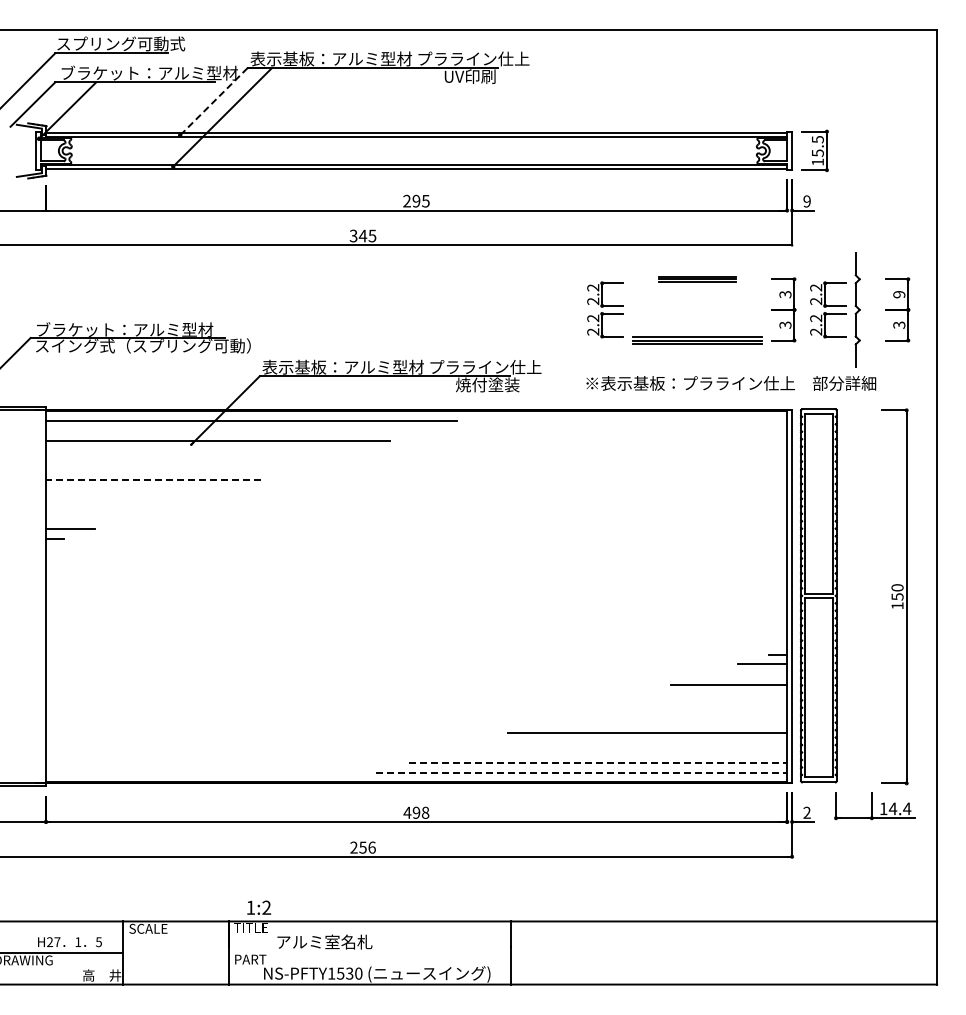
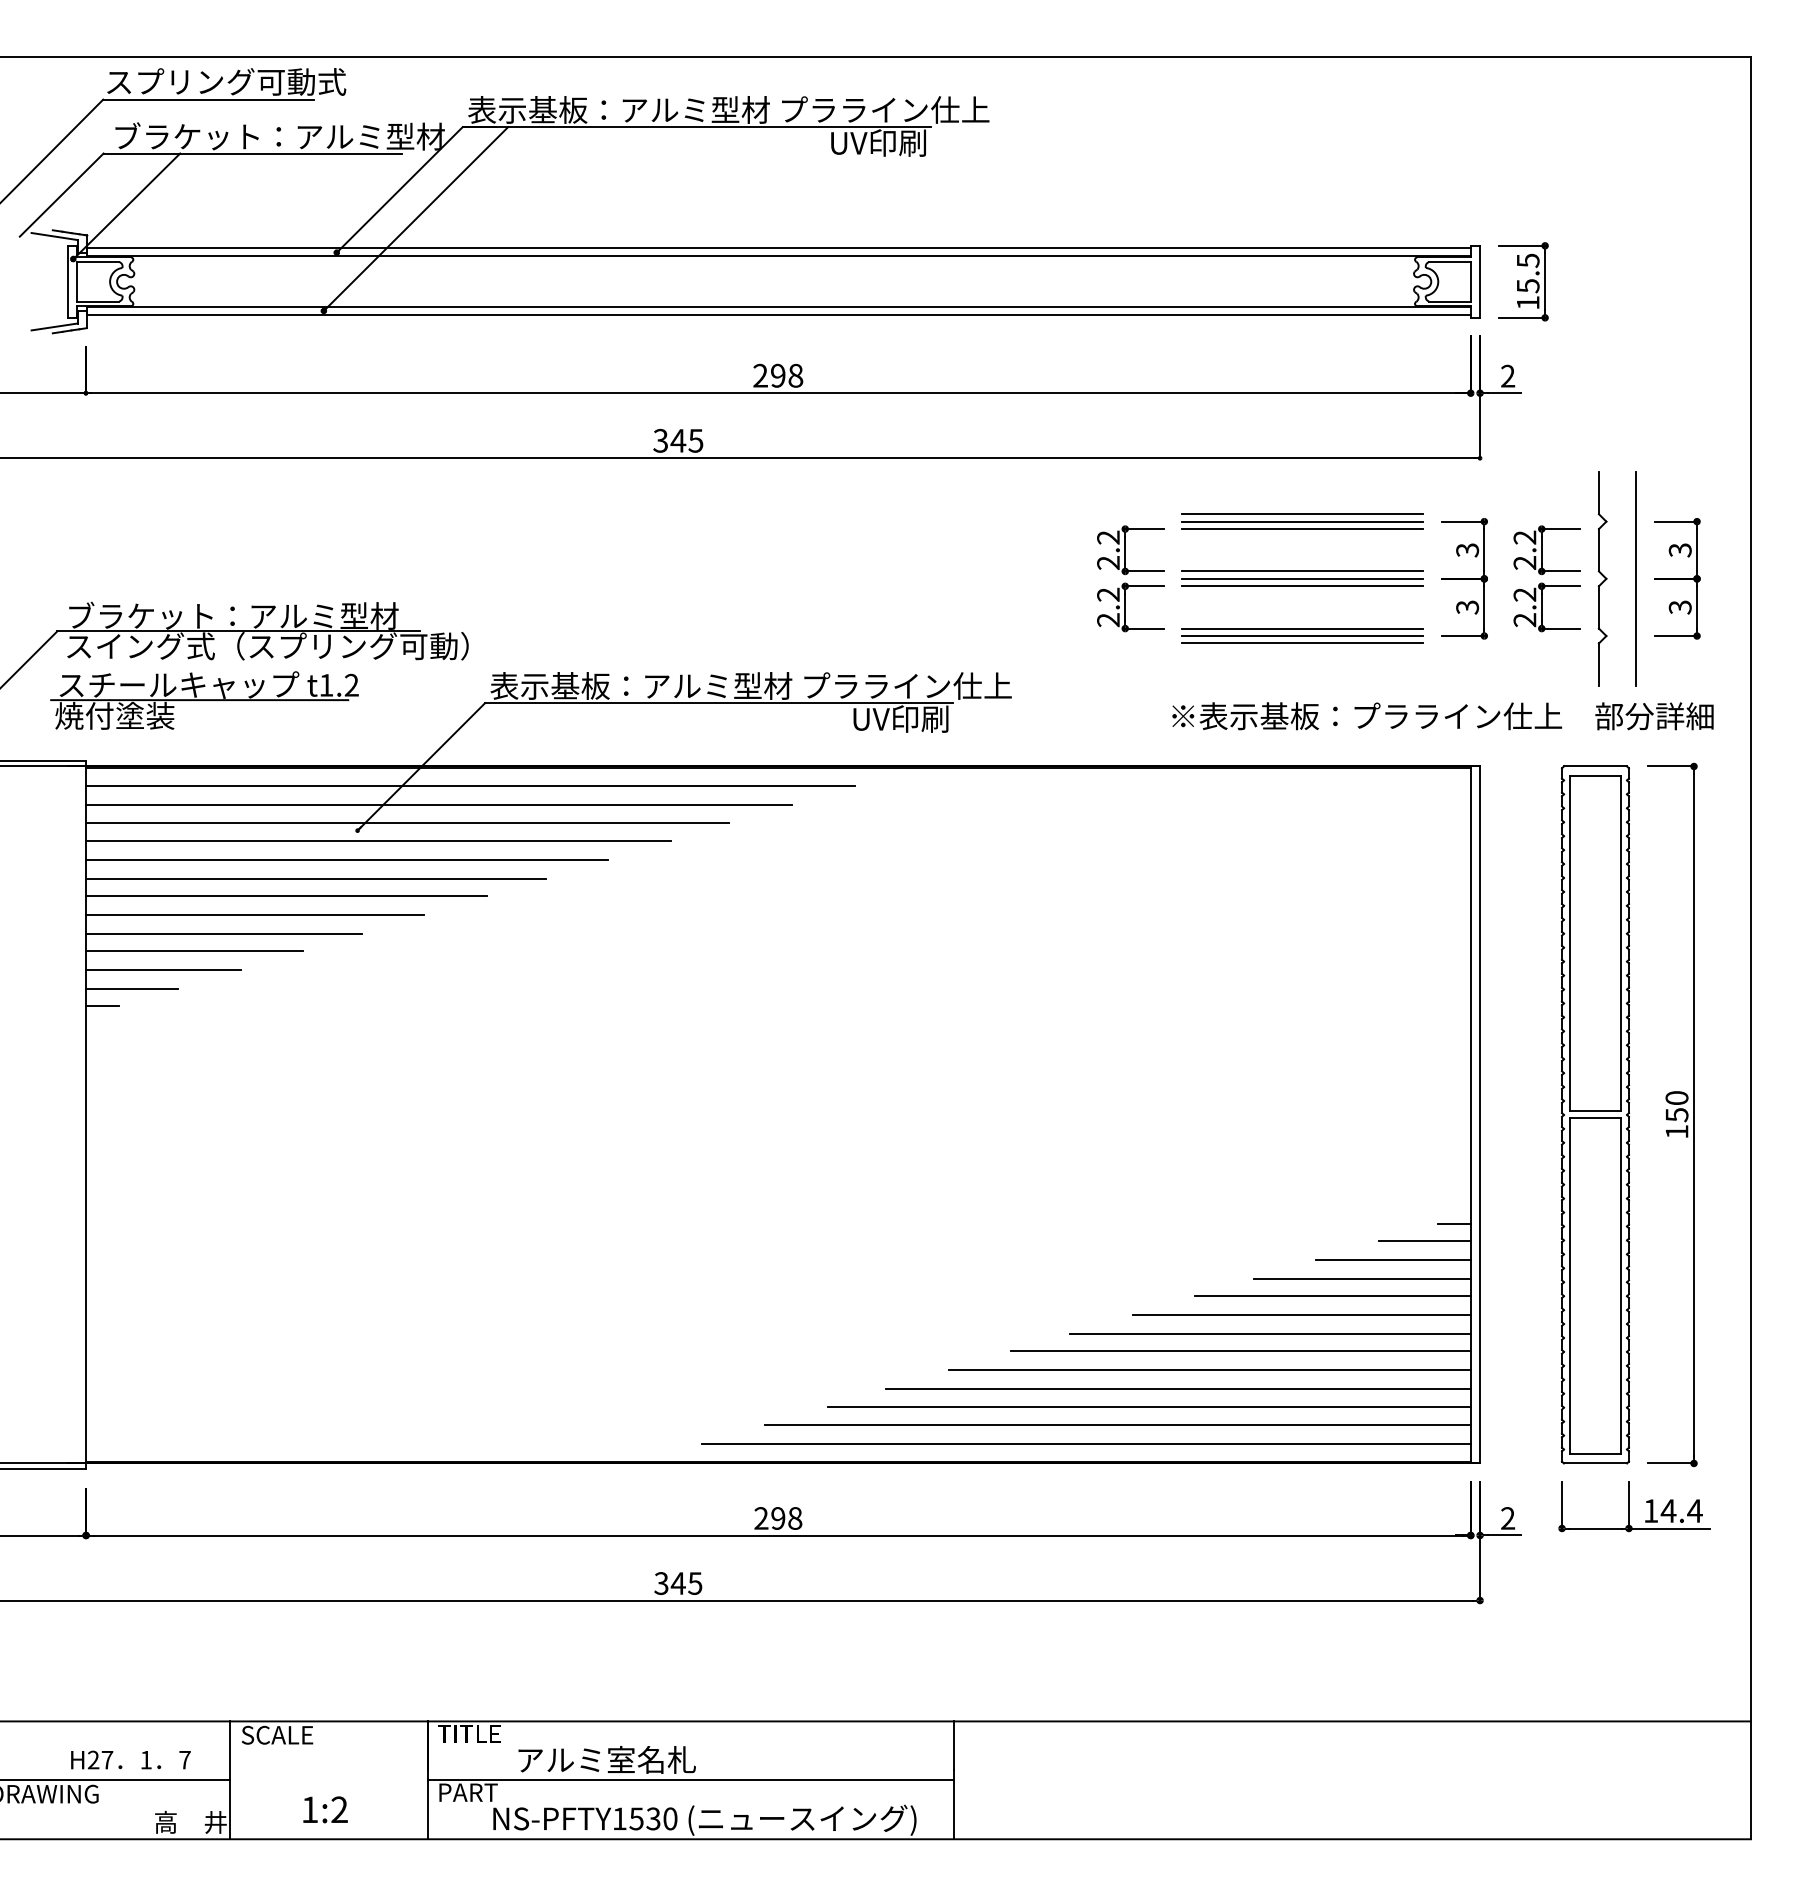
line: (213, 101) -> (398, 189), dashed -> solid
text: (425, 200) -> (795, 374), 295 -> 298
text: (806, 201) -> (1506, 376), 9 -> 2
part: (697, 278) -> (1303, 520), size x1.67
text: (899, 294) -> (1680, 550), 9 -> 3
part: (697, 309) -> (1303, 578), added
line: (875, 309) -> (1635, 578), added
part: (108, 374) -> (202, 699), added
text: (731, 383) -> (1443, 716), moved
text: (487, 384) -> (910, 718), 焼付塗装 -> UV印刷
line: (234, 430) -> (438, 804), added
line: (202, 450) -> (378, 841), added
line: (185, 460) -> (346, 860), added
line: (168, 470) -> (314, 878), added
line: (152, 479) -> (285, 895), dashed -> solid
line: (136, 489) -> (255, 914), added
line: (119, 499) -> (223, 933), added
line: (104, 509) -> (195, 951), added
line: (87, 519) -> (163, 970), added
part: (818, 595) -> (1594, 1114), moved
line: (745, 674) -> (1392, 1260), added
line: (713, 693) -> (1333, 1295), added
line: (696, 704) -> (1301, 1316), added
line: (679, 714) -> (1269, 1334), added
line: (664, 723) -> (1241, 1351), added
line: (630, 743) -> (1178, 1388), added
line: (614, 752) -> (1148, 1405), added
line: (598, 762) -> (1118, 1424), dashed -> solid
line: (581, 773) -> (1086, 1444), dashed -> solid
text: (407, 812) -> (761, 1517), 498 -> 298
text: (362, 847) -> (677, 1583), 256 -> 345
text: (258, 907) -> (324, 1809), moved
text: (98, 942) -> (184, 1760), 5 -> 7
line: (369, 953) -> (690, 1781), added

